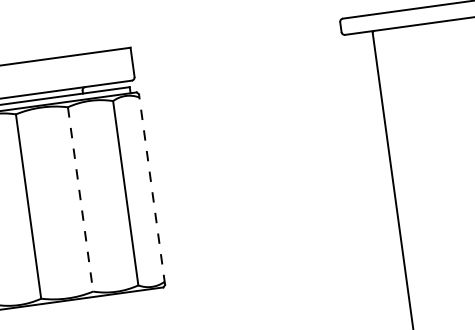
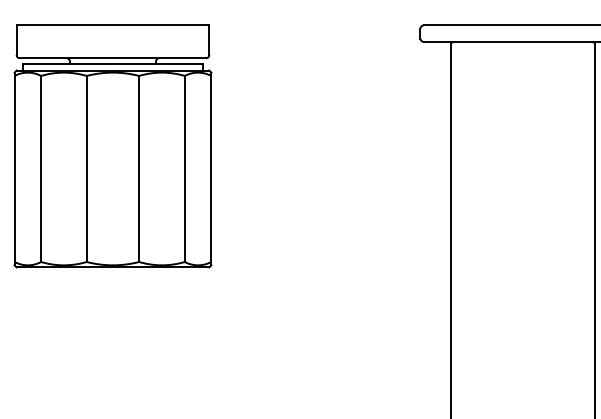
line: (152, 189) -> (211, 168), dashed -> solid
line: (80, 199) -> (139, 169), dashed -> solid

